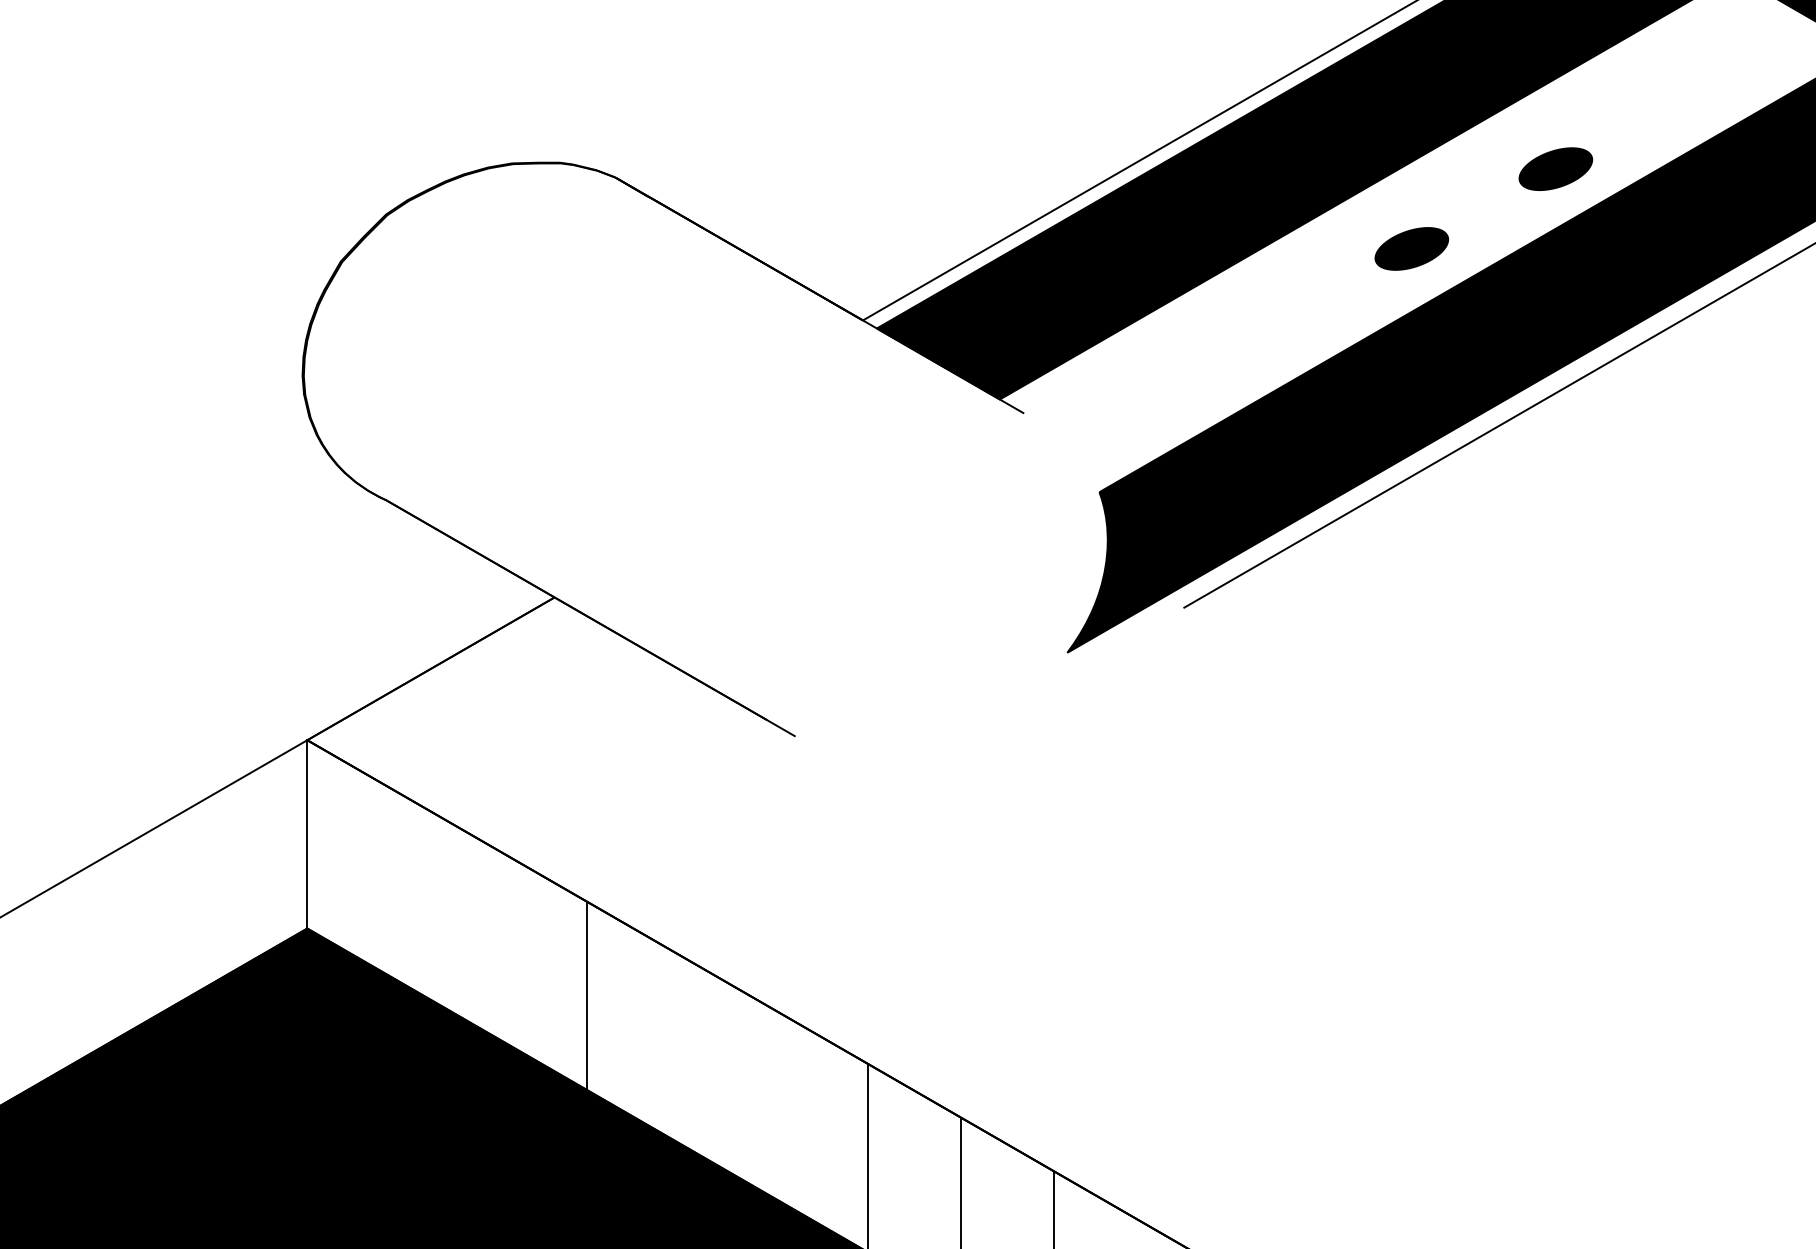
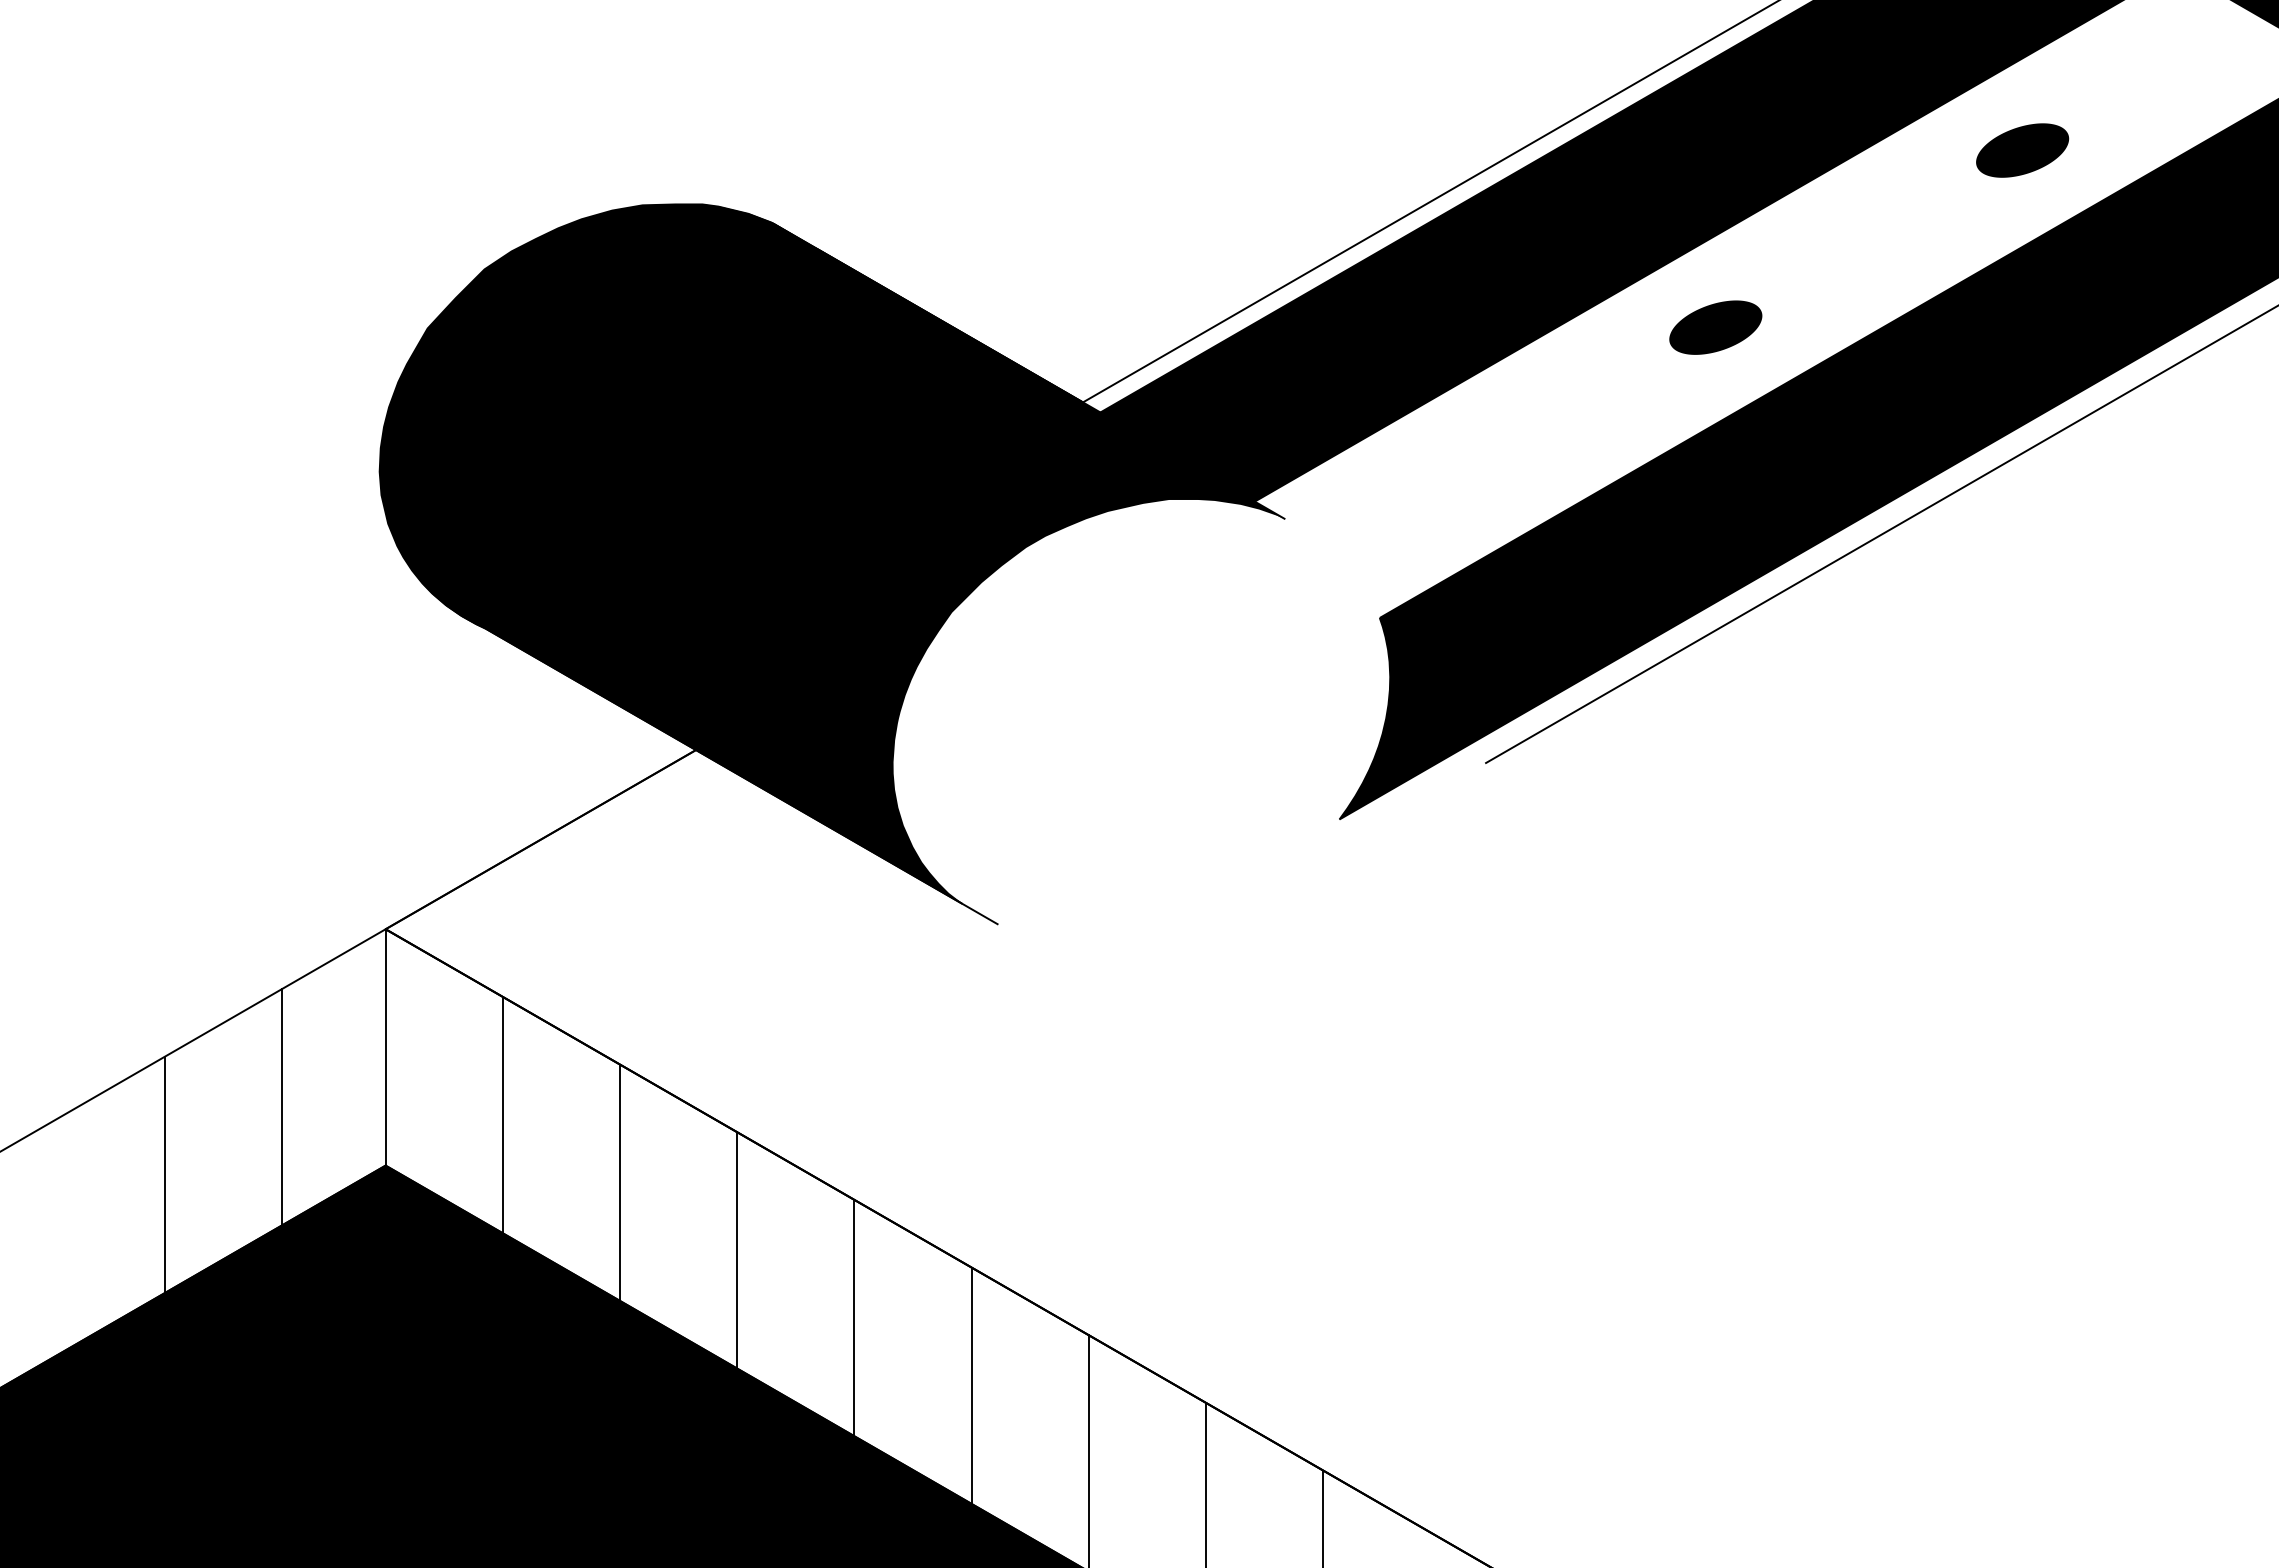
part: (1555, 169) -> (2022, 150), moved
part: (1411, 248) -> (1715, 327), moved
fill: (663, 449) -> (832, 564), added
line: (224, 882) -> (281, 1107), added
line: (400, 887) -> (502, 1114), added
line: (131, 935) -> (164, 1174), added
line: (494, 942) -> (620, 1182), added
line: (680, 1049) -> (854, 1317), added
line: (774, 1103) -> (971, 1385), added

